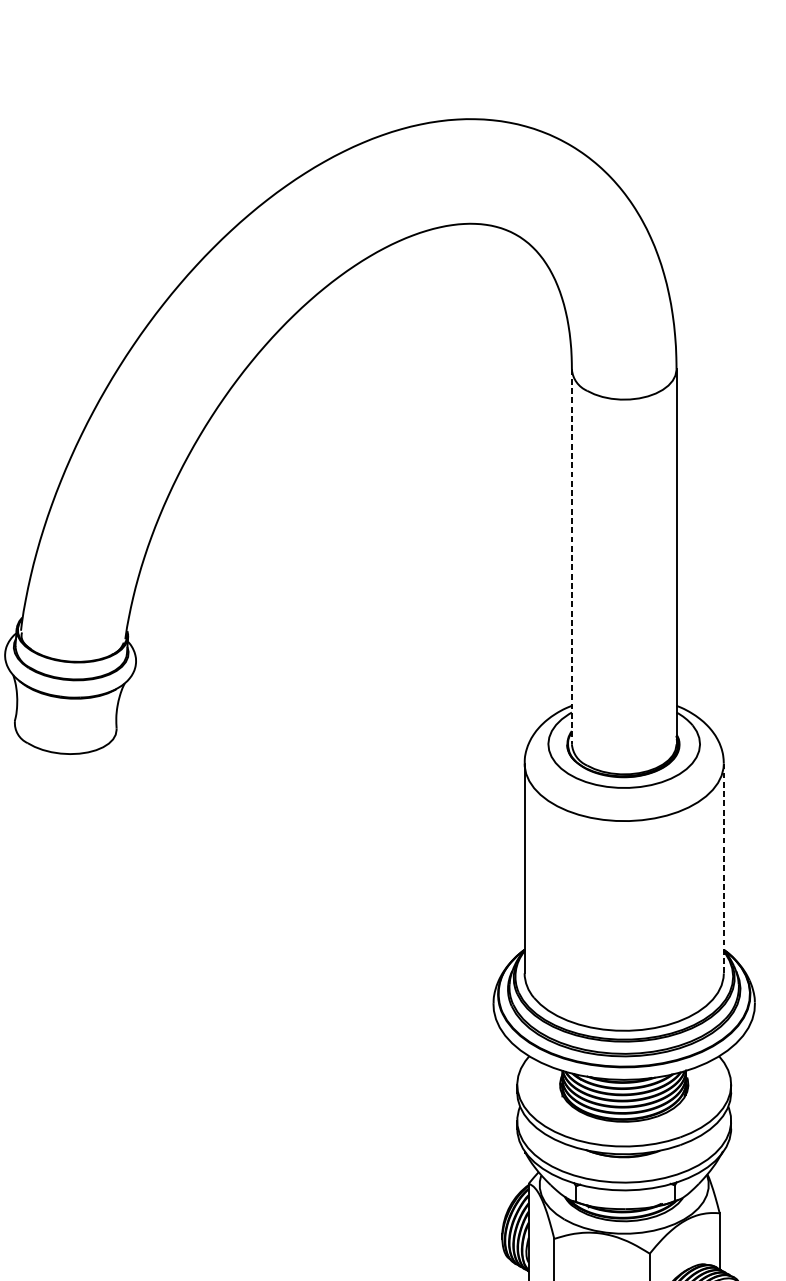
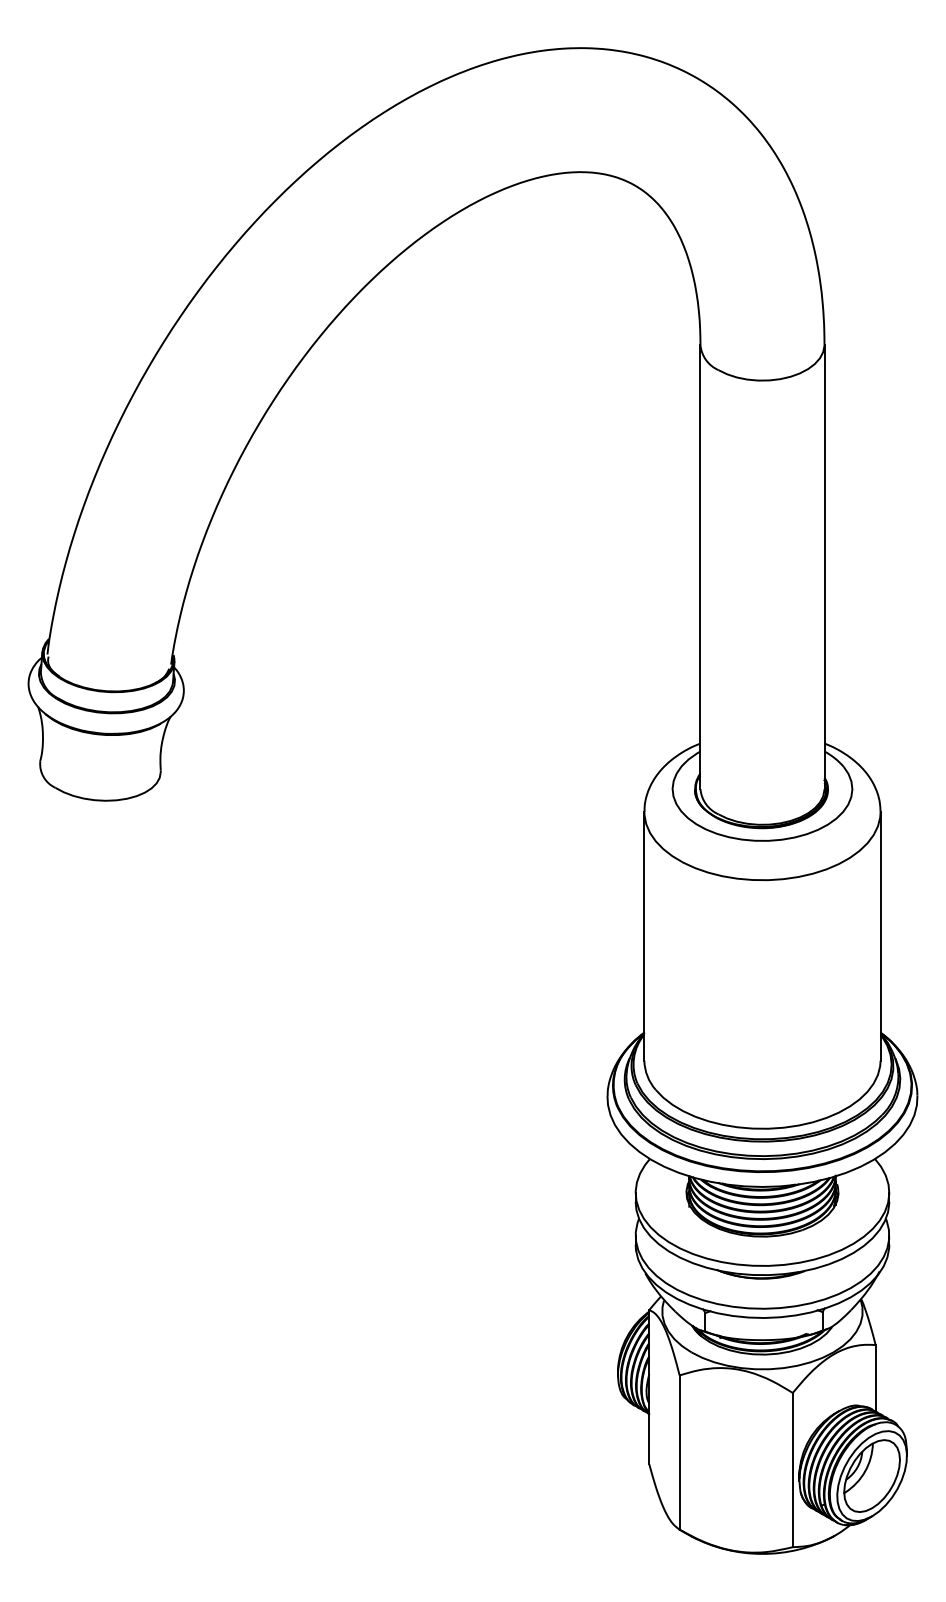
line: (571, 557) -> (700, 567), dashed -> solid
line: (723, 867) -> (880, 935), dashed -> solid

